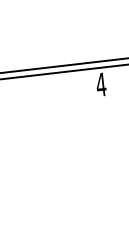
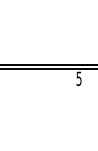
text: (100, 84) -> (78, 78), 4 -> 5

